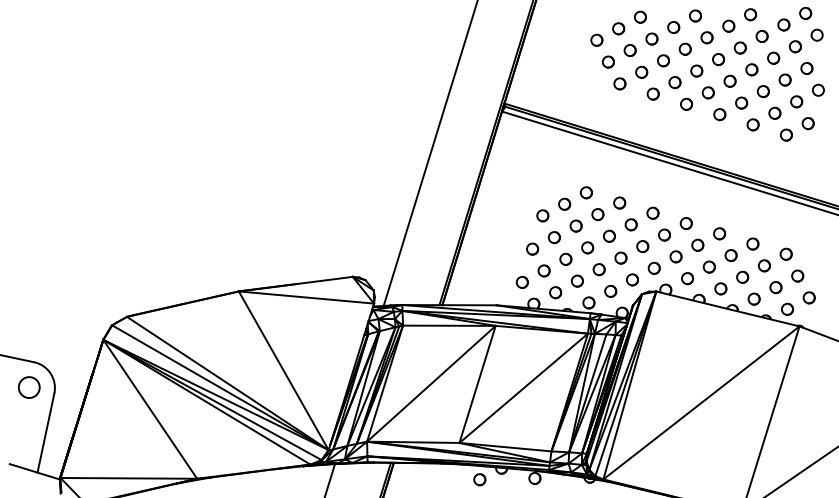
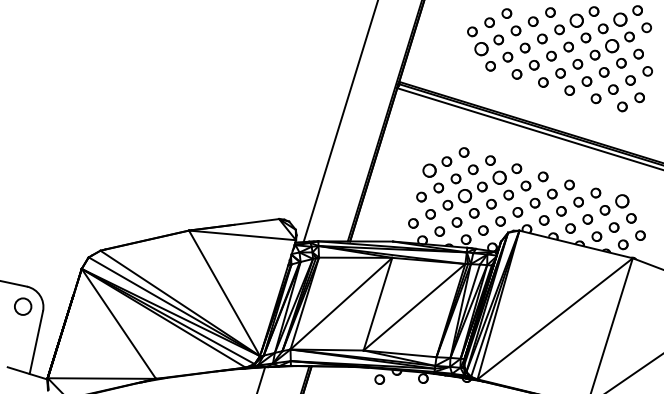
circle: (783, 24) -> (620, 19), size x1.4
circle: (728, 25) -> (576, 20), size x1.4
circle: (773, 57) -> (612, 45), size x1.4
circle: (608, 61) -> (481, 48), size x1.4
circle: (542, 215) -> (429, 170), size x1.4
circle: (630, 224) -> (499, 177), size x1.4
circle: (587, 247) -> (464, 195), size x1.4
circle: (785, 253) -> (621, 200), size x1.4

